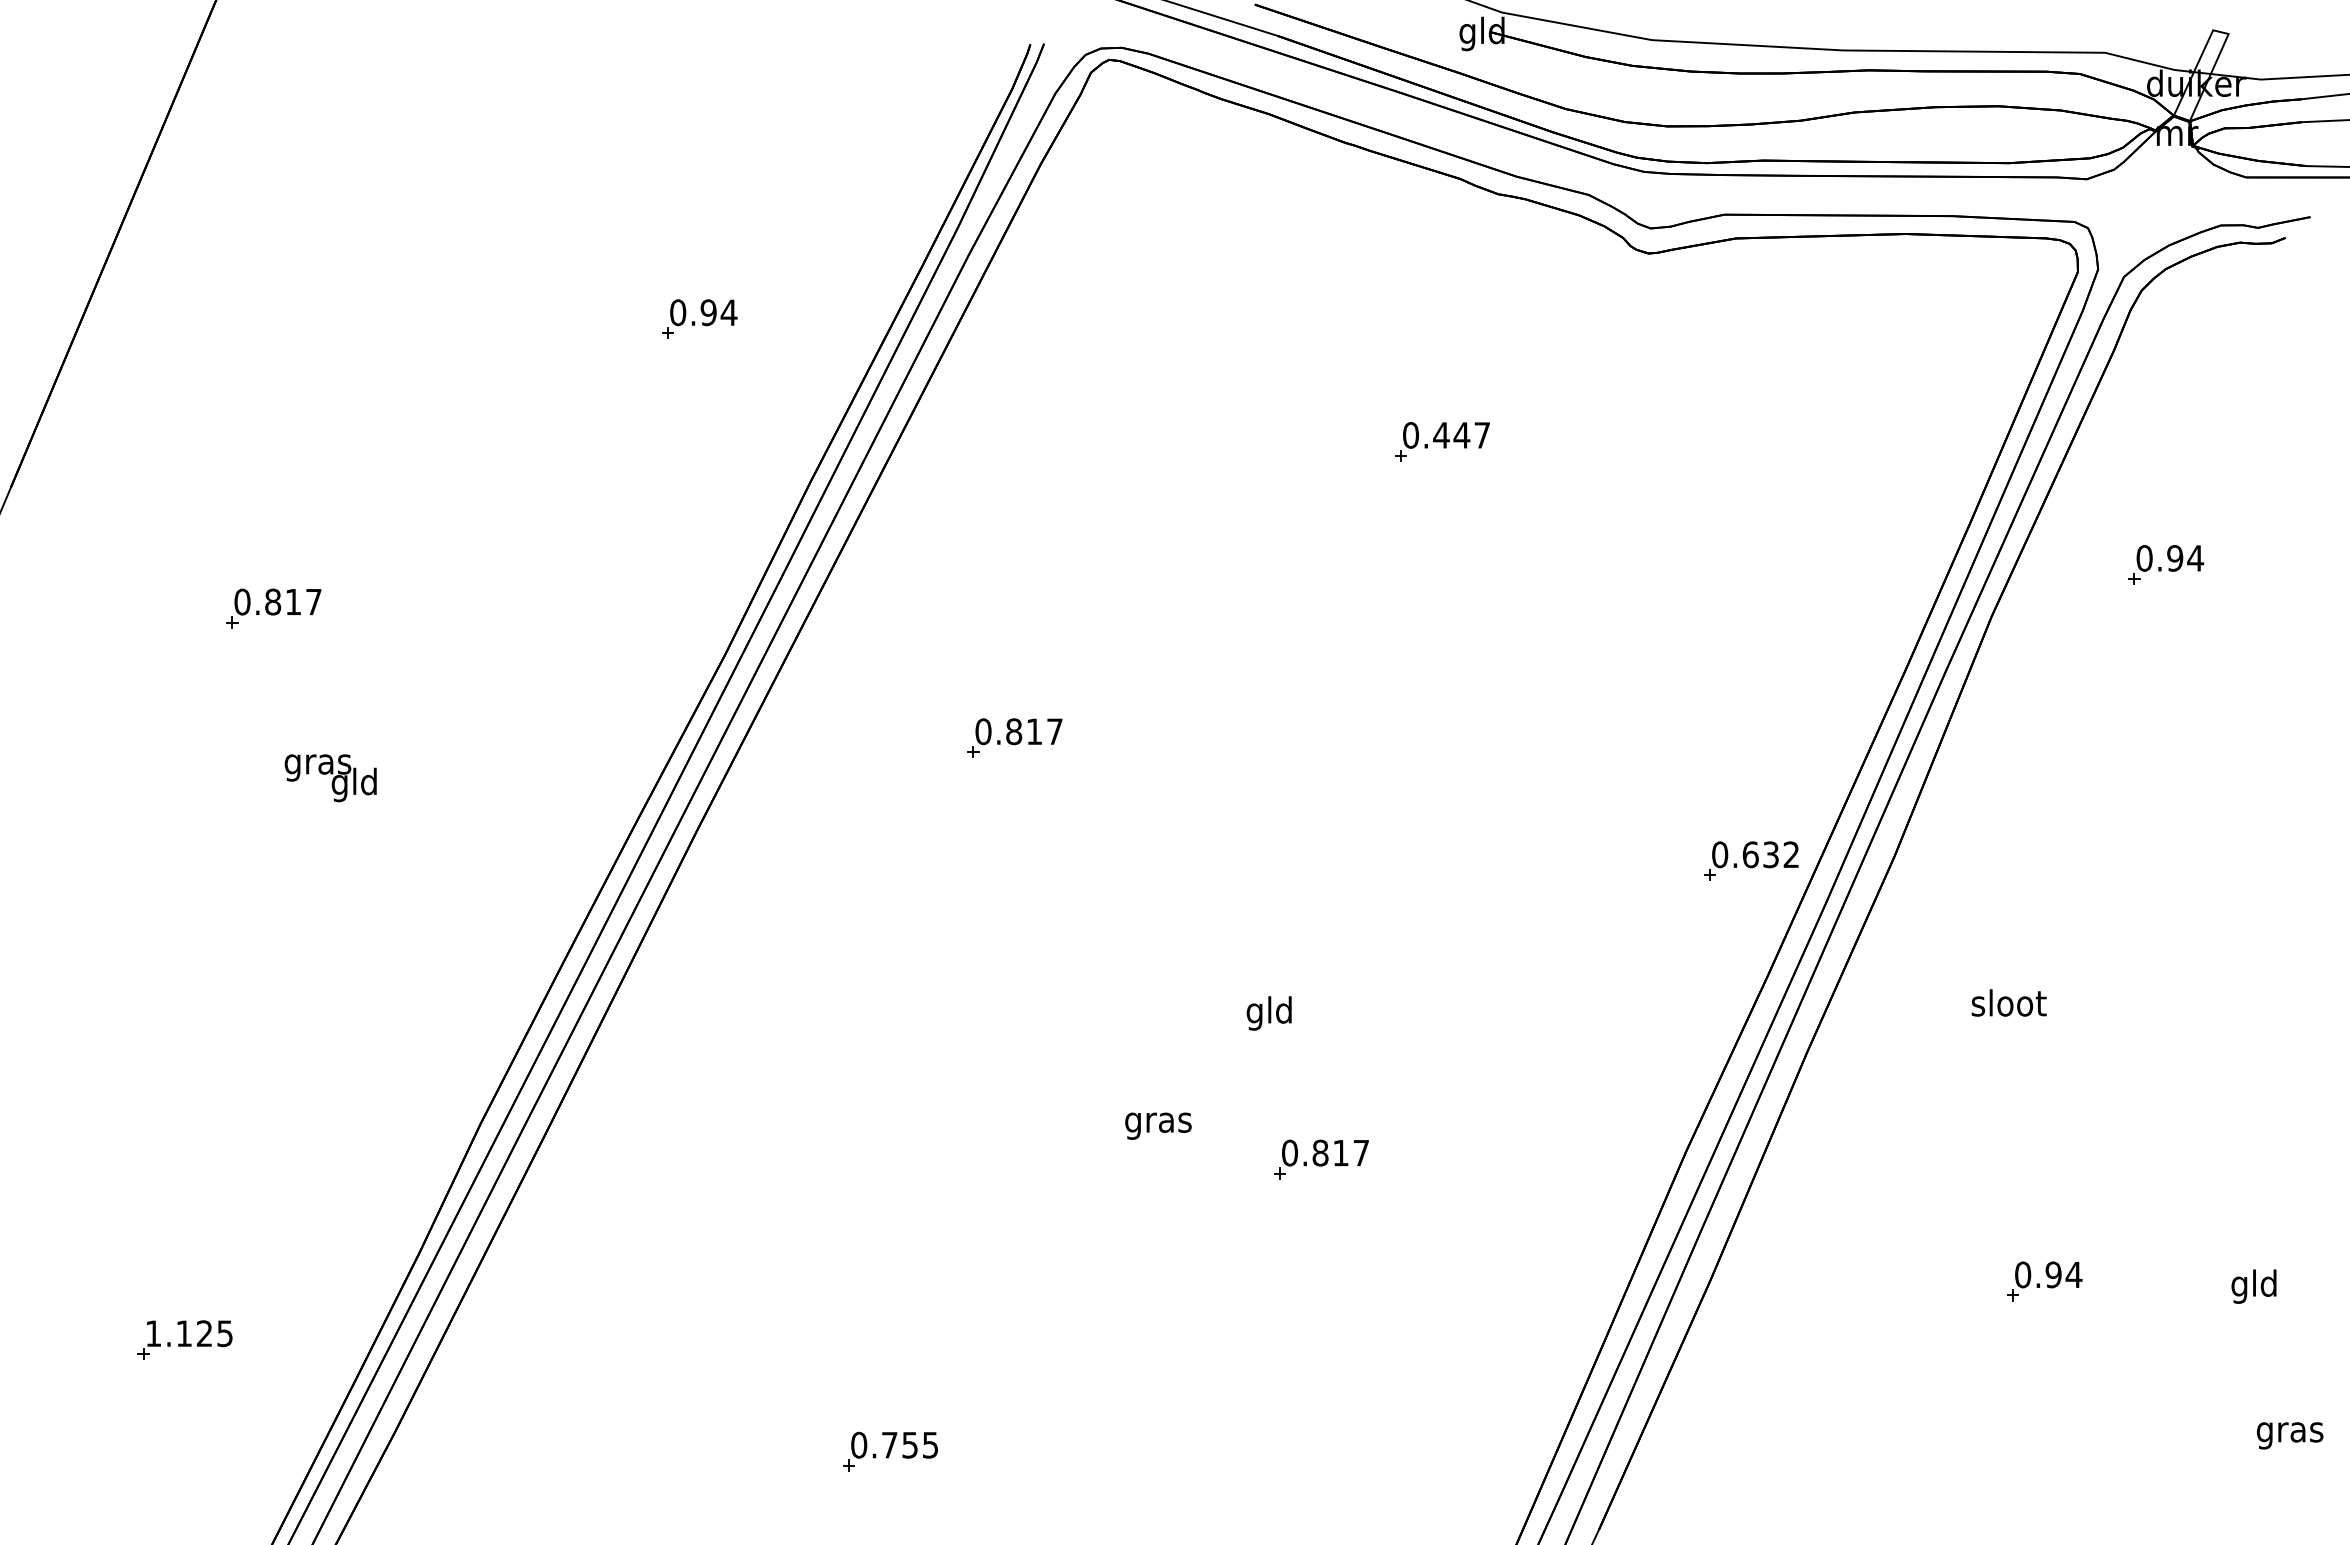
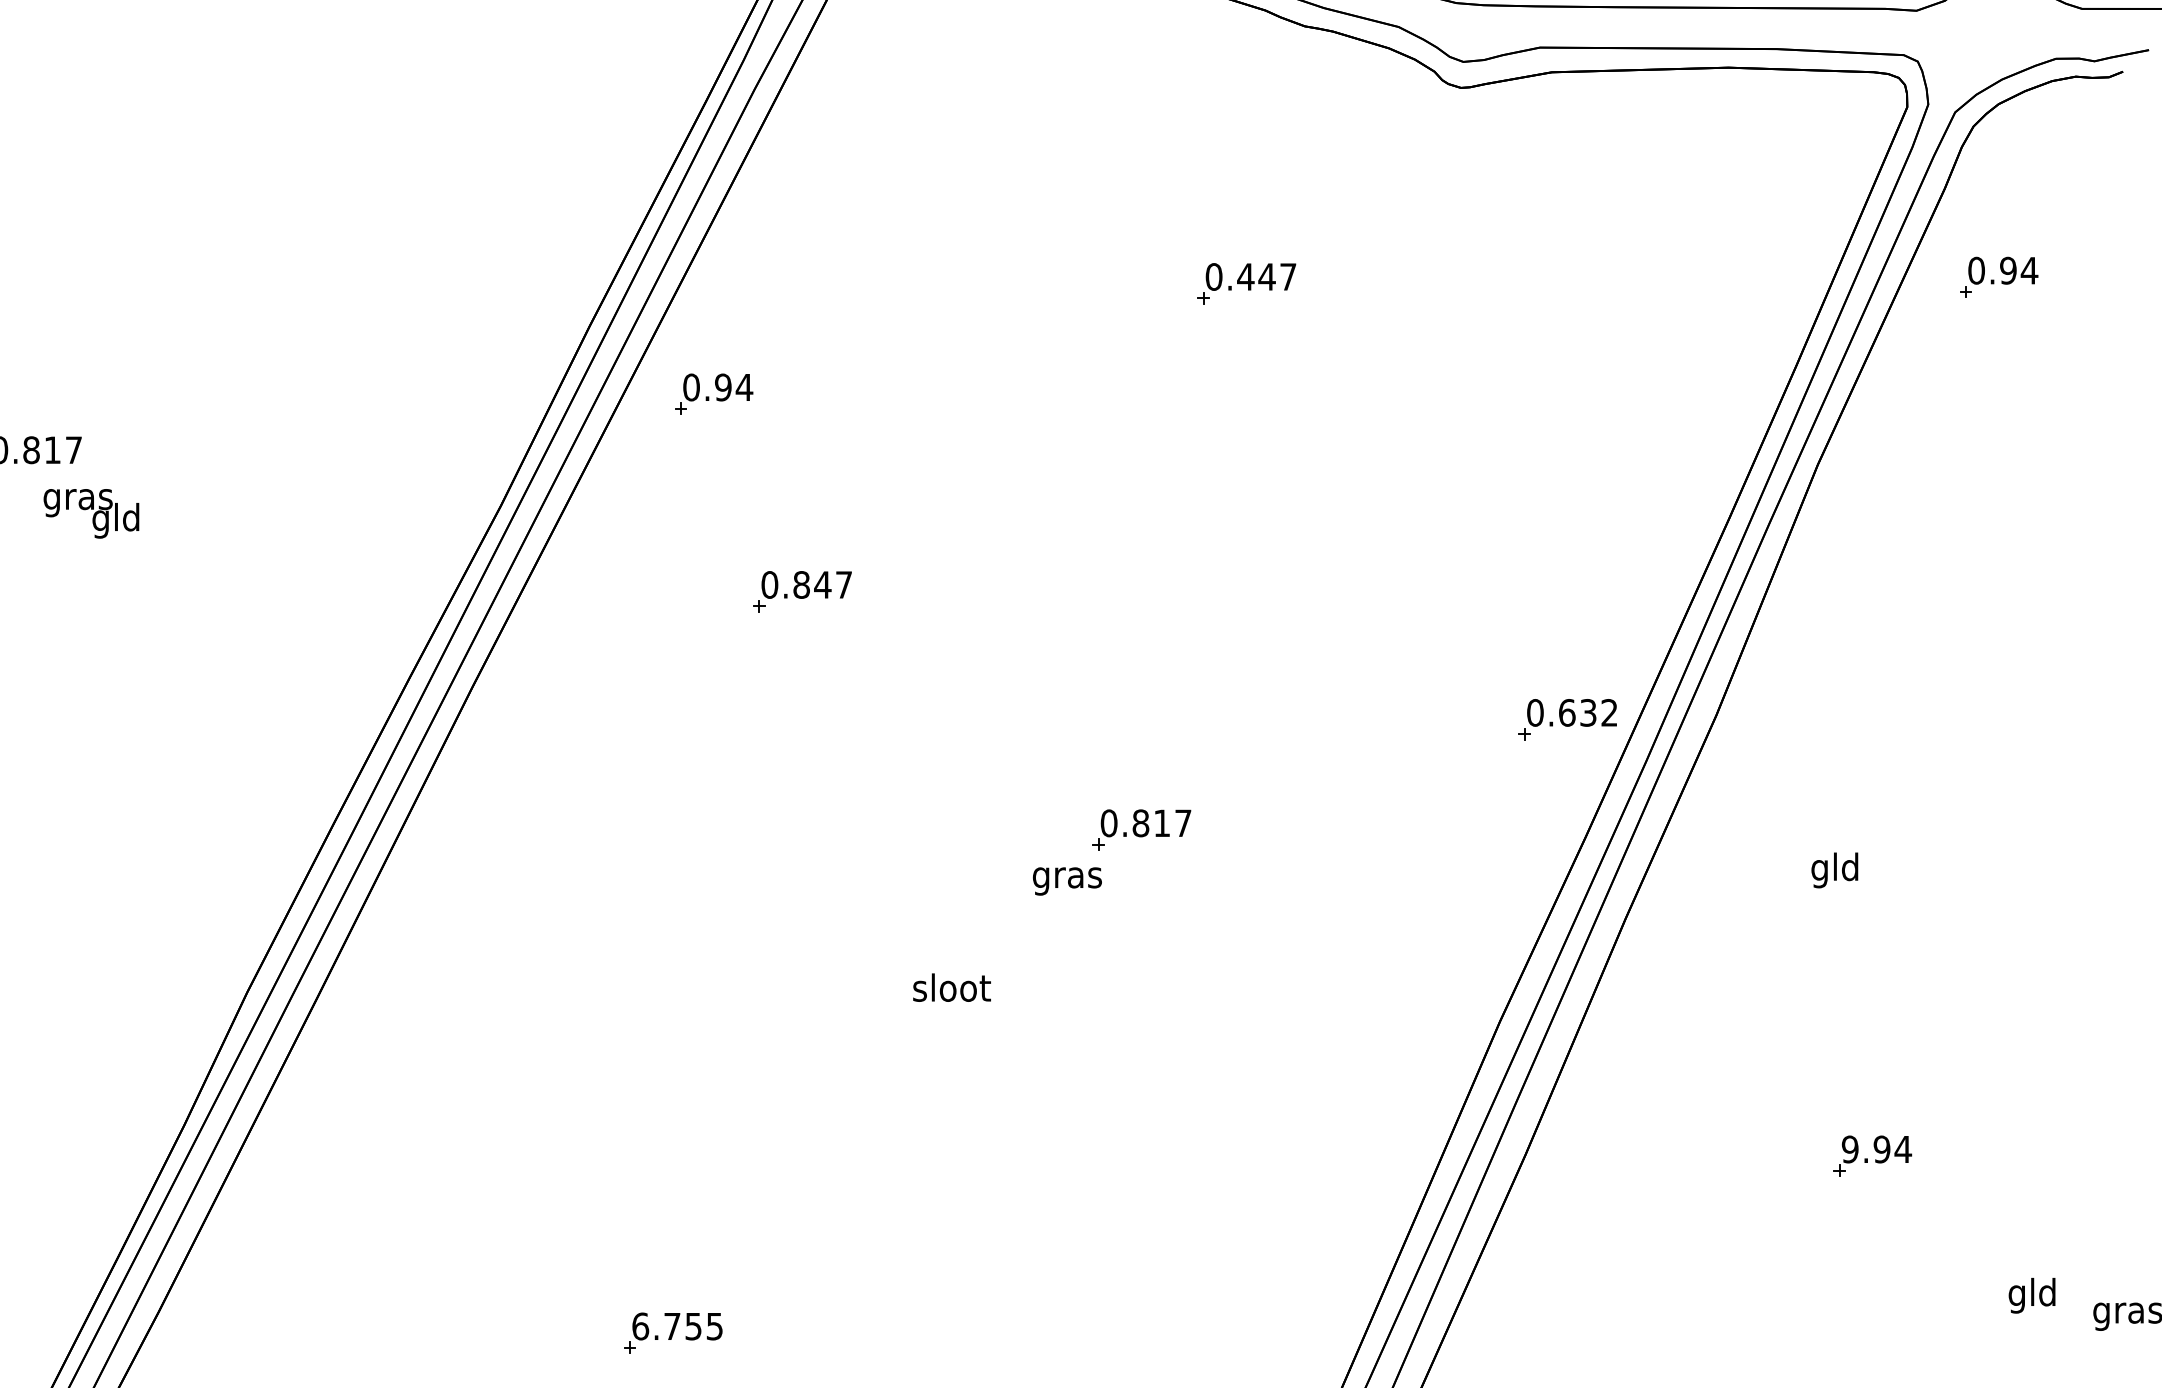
part: (699, 318) -> (713, 393), moved
part: (2166, 564) -> (1999, 277), moved
text: (1034, 731) -> (822, 584), 0.817 -> 0.847
text: (330, 778) -> (91, 514), moved
text: (2008, 1006) -> (1835, 870), sloot -> gld
text: (1269, 1013) -> (1067, 877), gld -> gras
text: (1158, 1122) -> (951, 991), gras -> sloot
part: (1321, 1159) -> (1141, 830), moved
text: (2023, 1274) -> (1850, 1149), 0.94 -> 9.94
text: (2253, 1286) -> (2031, 1295), moved
text: (859, 1444) -> (640, 1325), 0.755 -> 6.755

